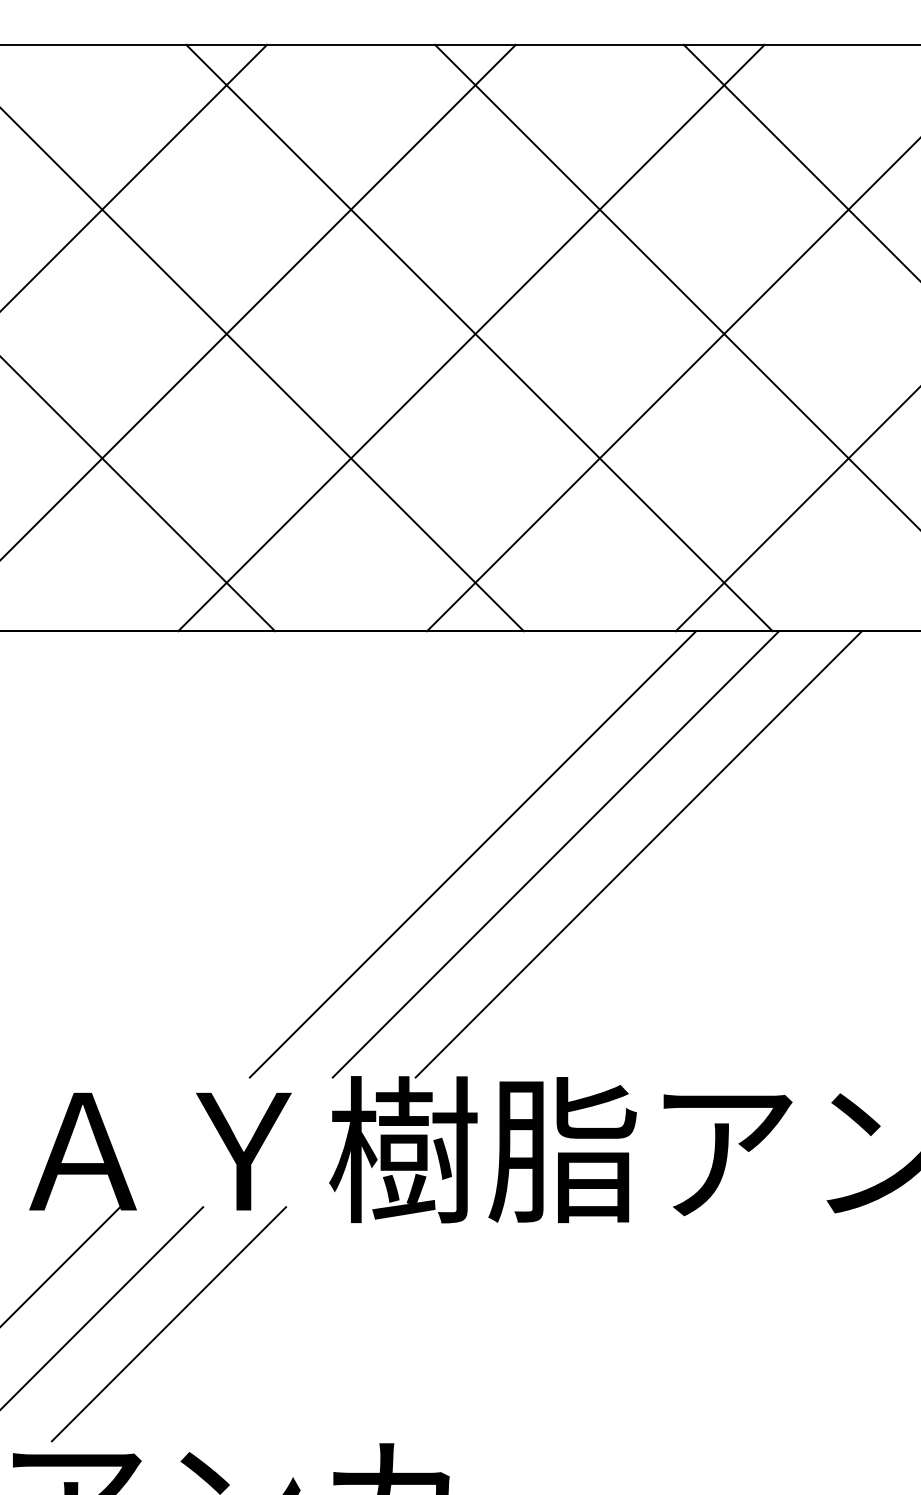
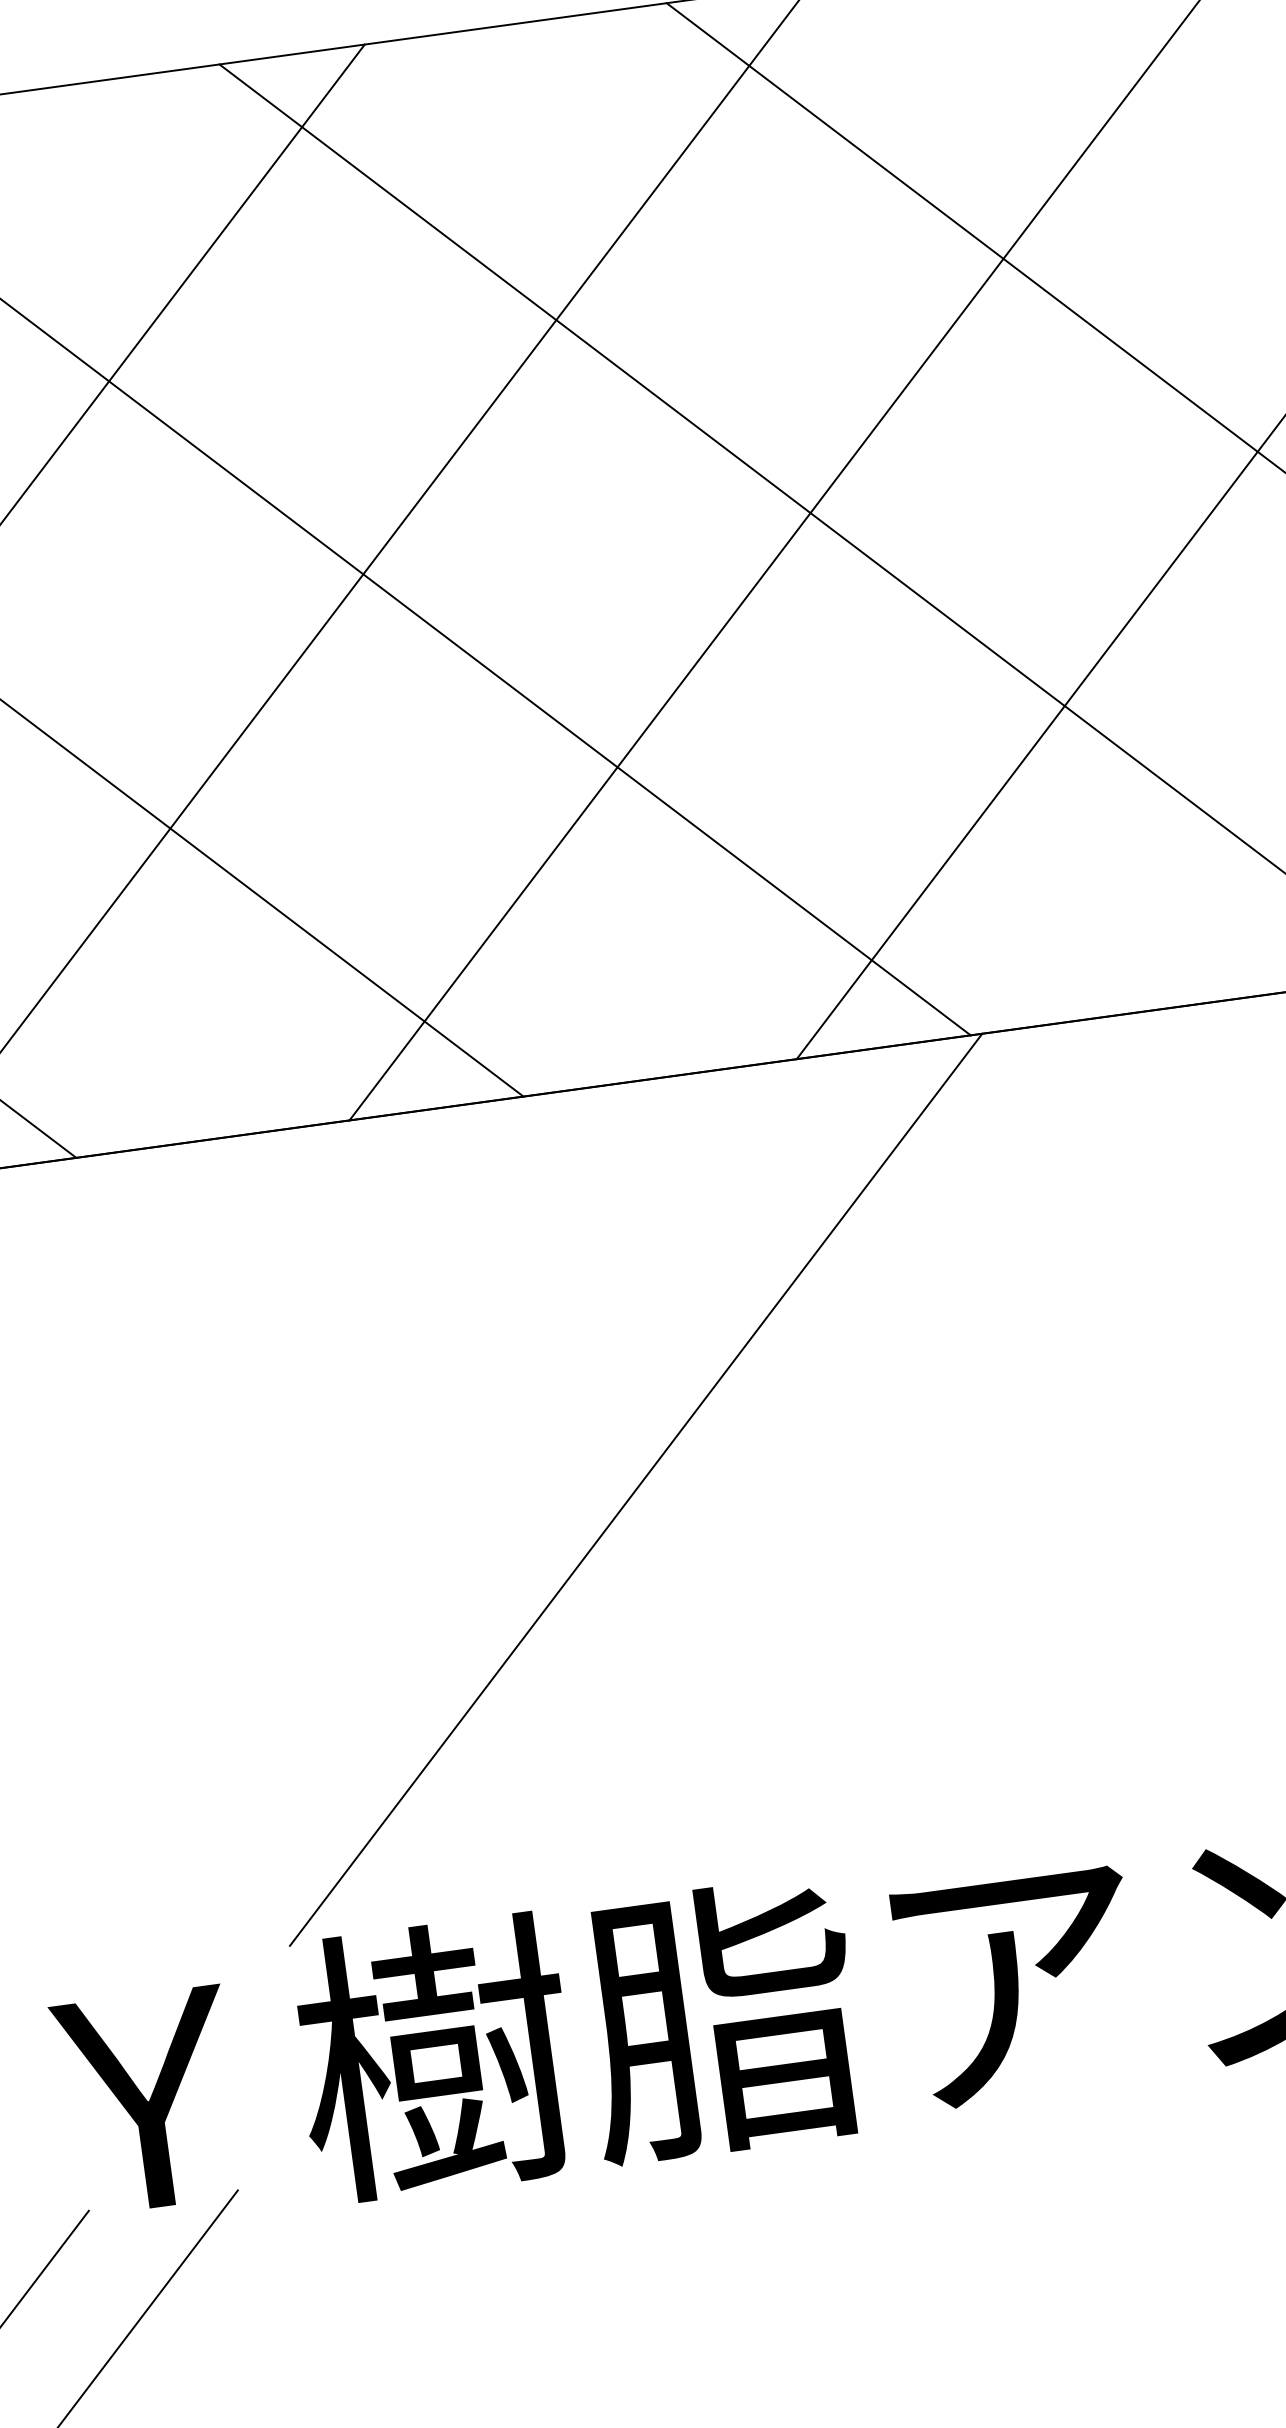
line: (472, 854) -> (486, 1510), removed
line: (638, 854) -> (784, 1469), removed

